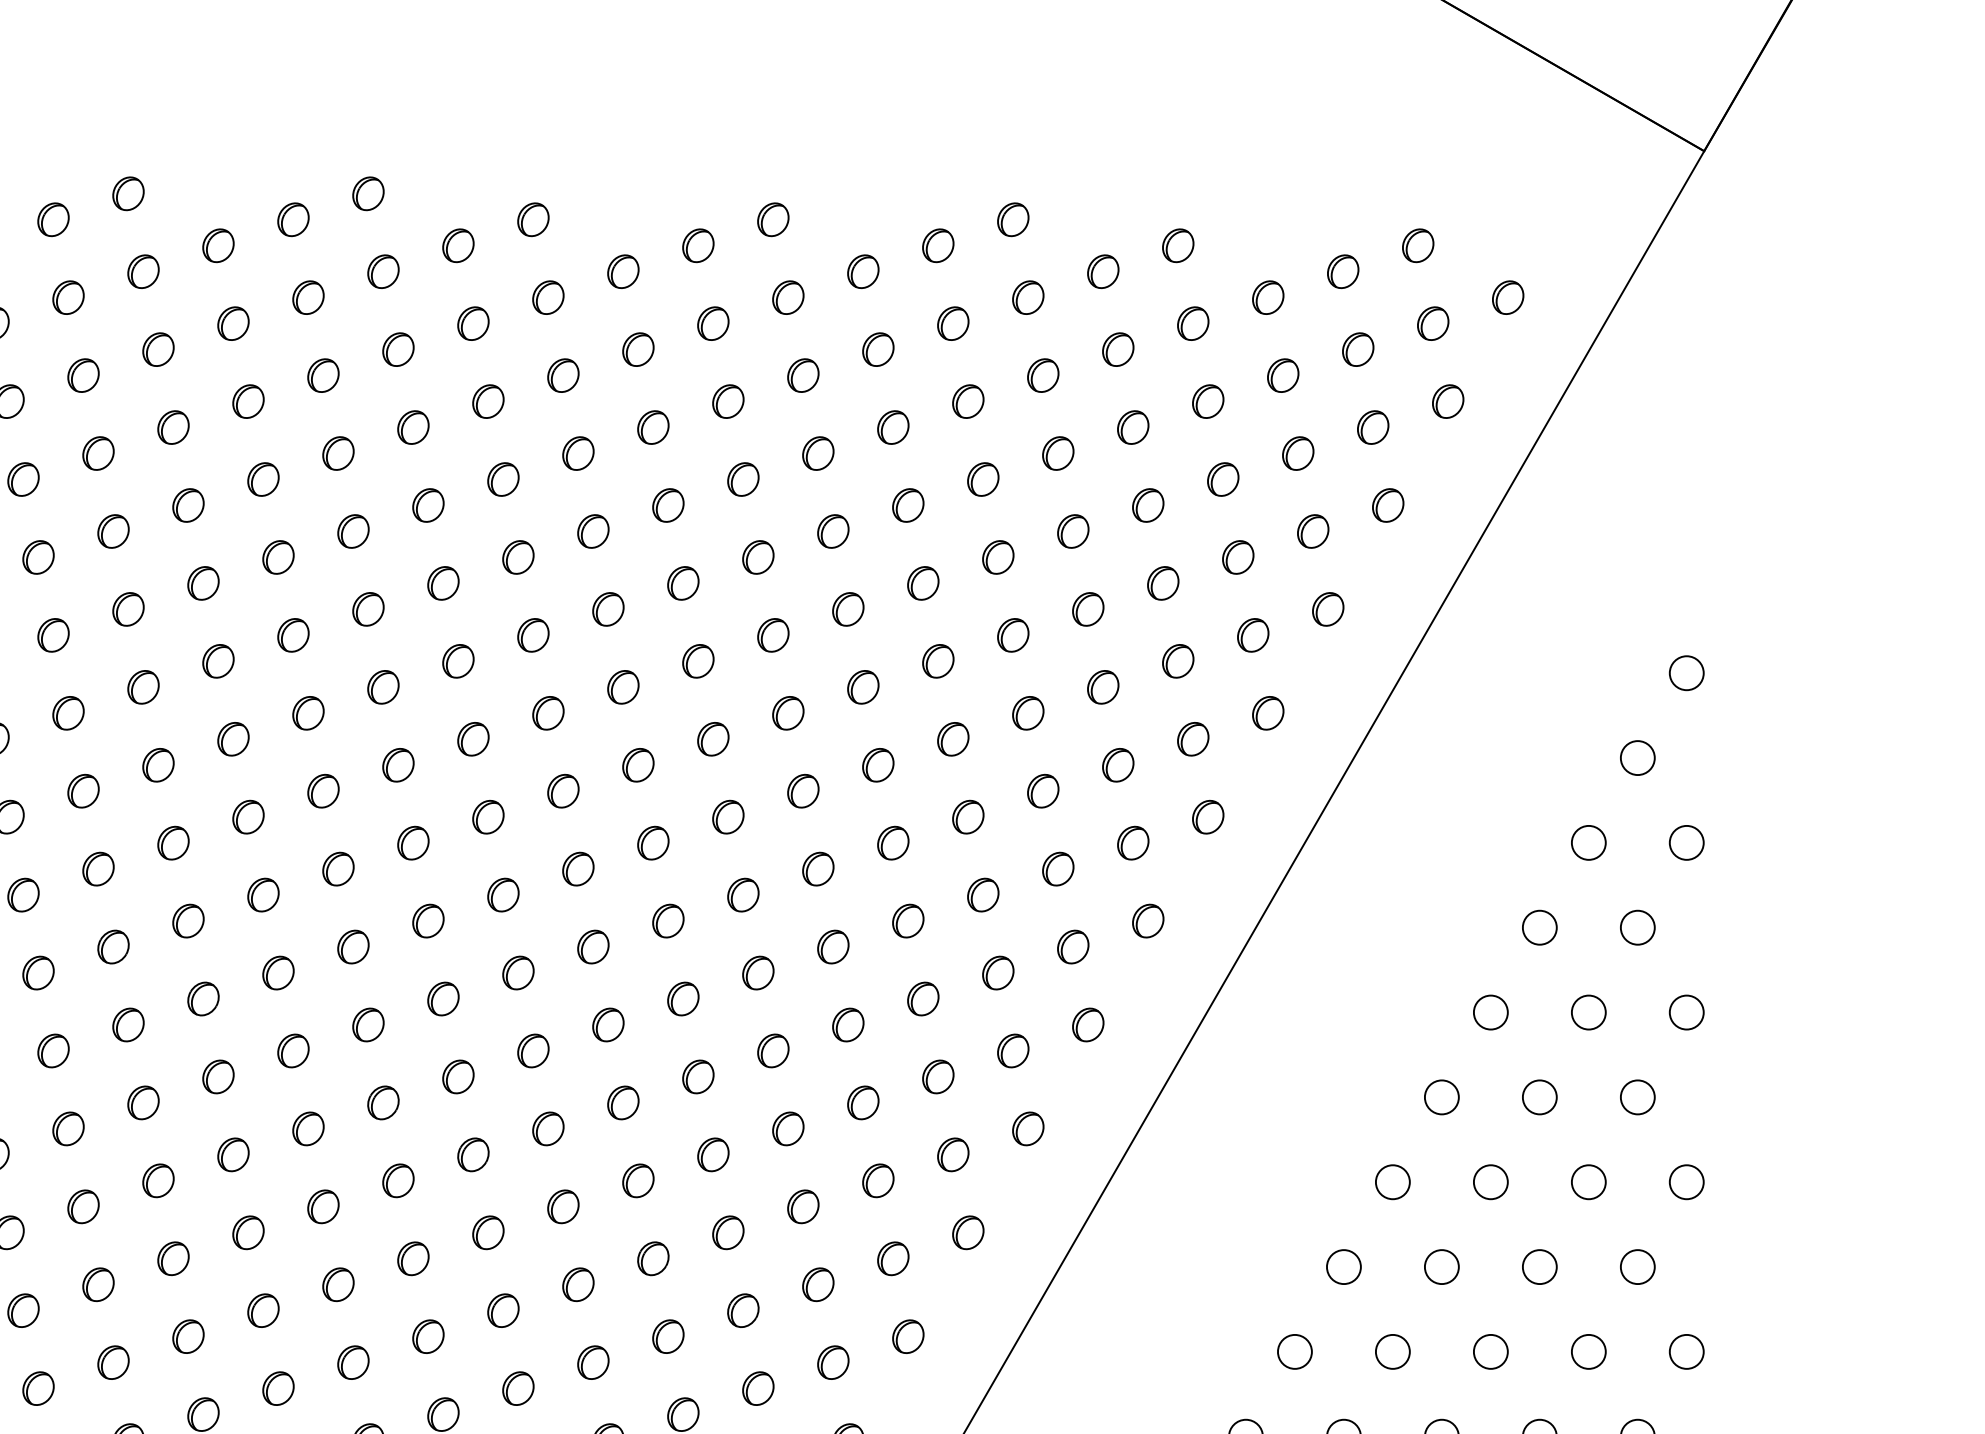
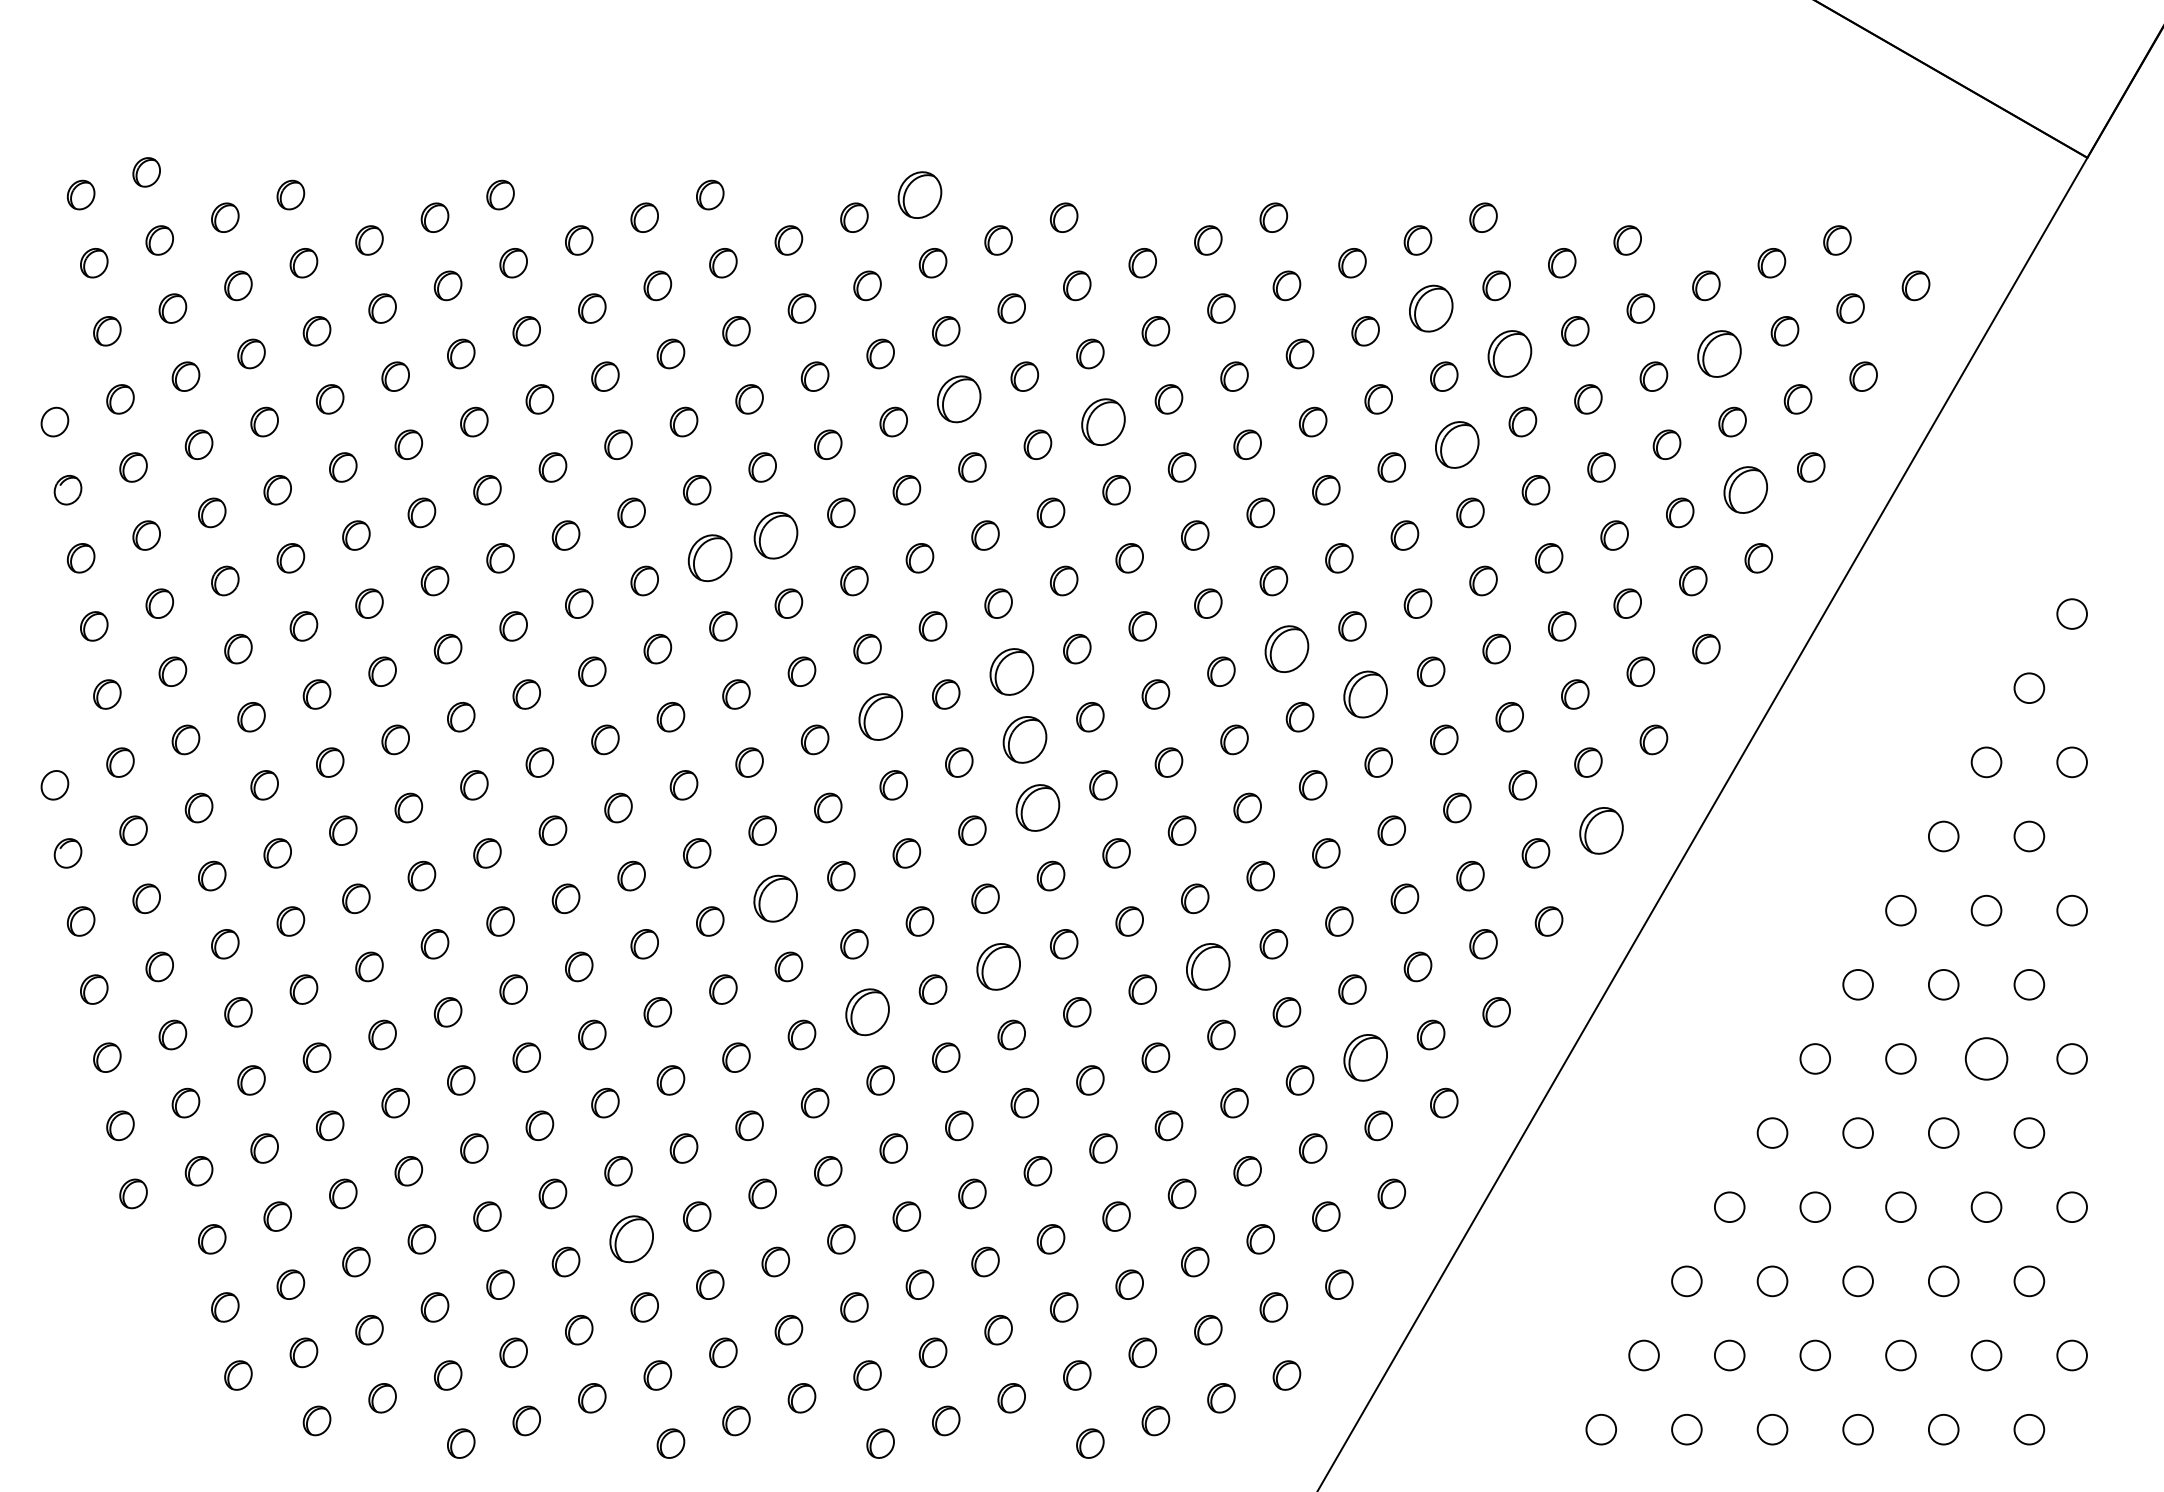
part: (367, 193) -> (919, 194), size x1.6
part: (952, 323) -> (1430, 308), size x1.6
part: (1042, 375) -> (1509, 353), size x1.6
part: (1283, 375) -> (1719, 353), size x1.6
part: (413, 427) -> (959, 399), size x1.6
part: (578, 452) -> (1103, 421), size x1.6
part: (983, 479) -> (1457, 444), size x1.6
part: (1313, 531) -> (1745, 490), size x1.6
part: (203, 583) -> (775, 535), size x1.6
part: (128, 609) -> (710, 558), size x1.6
part: (787, 712) -> (1286, 648), size x1.6
part: (473, 738) -> (1011, 671), size x1.6
part: (878, 765) -> (1365, 694), size x1.6
part: (323, 791) -> (880, 717), size x1.6
part: (488, 816) -> (1024, 739), size x1.6
part: (502, 894) -> (1037, 807), size x1.6
part: (1148, 920) -> (1601, 830), size x1.6
part: (203, 998) -> (775, 898), size x1.6
part: (458, 1076) -> (998, 966), size x1.6
part: (698, 1076) -> (1208, 966), size x1.6
part: (308, 1129) -> (867, 1012), size x1.6
part: (878, 1180) -> (1365, 1057), size x1.6
circle: (1588, 1181) -> (1986, 1058), size x1.4
part: (38, 1388) -> (631, 1239), size x1.6

